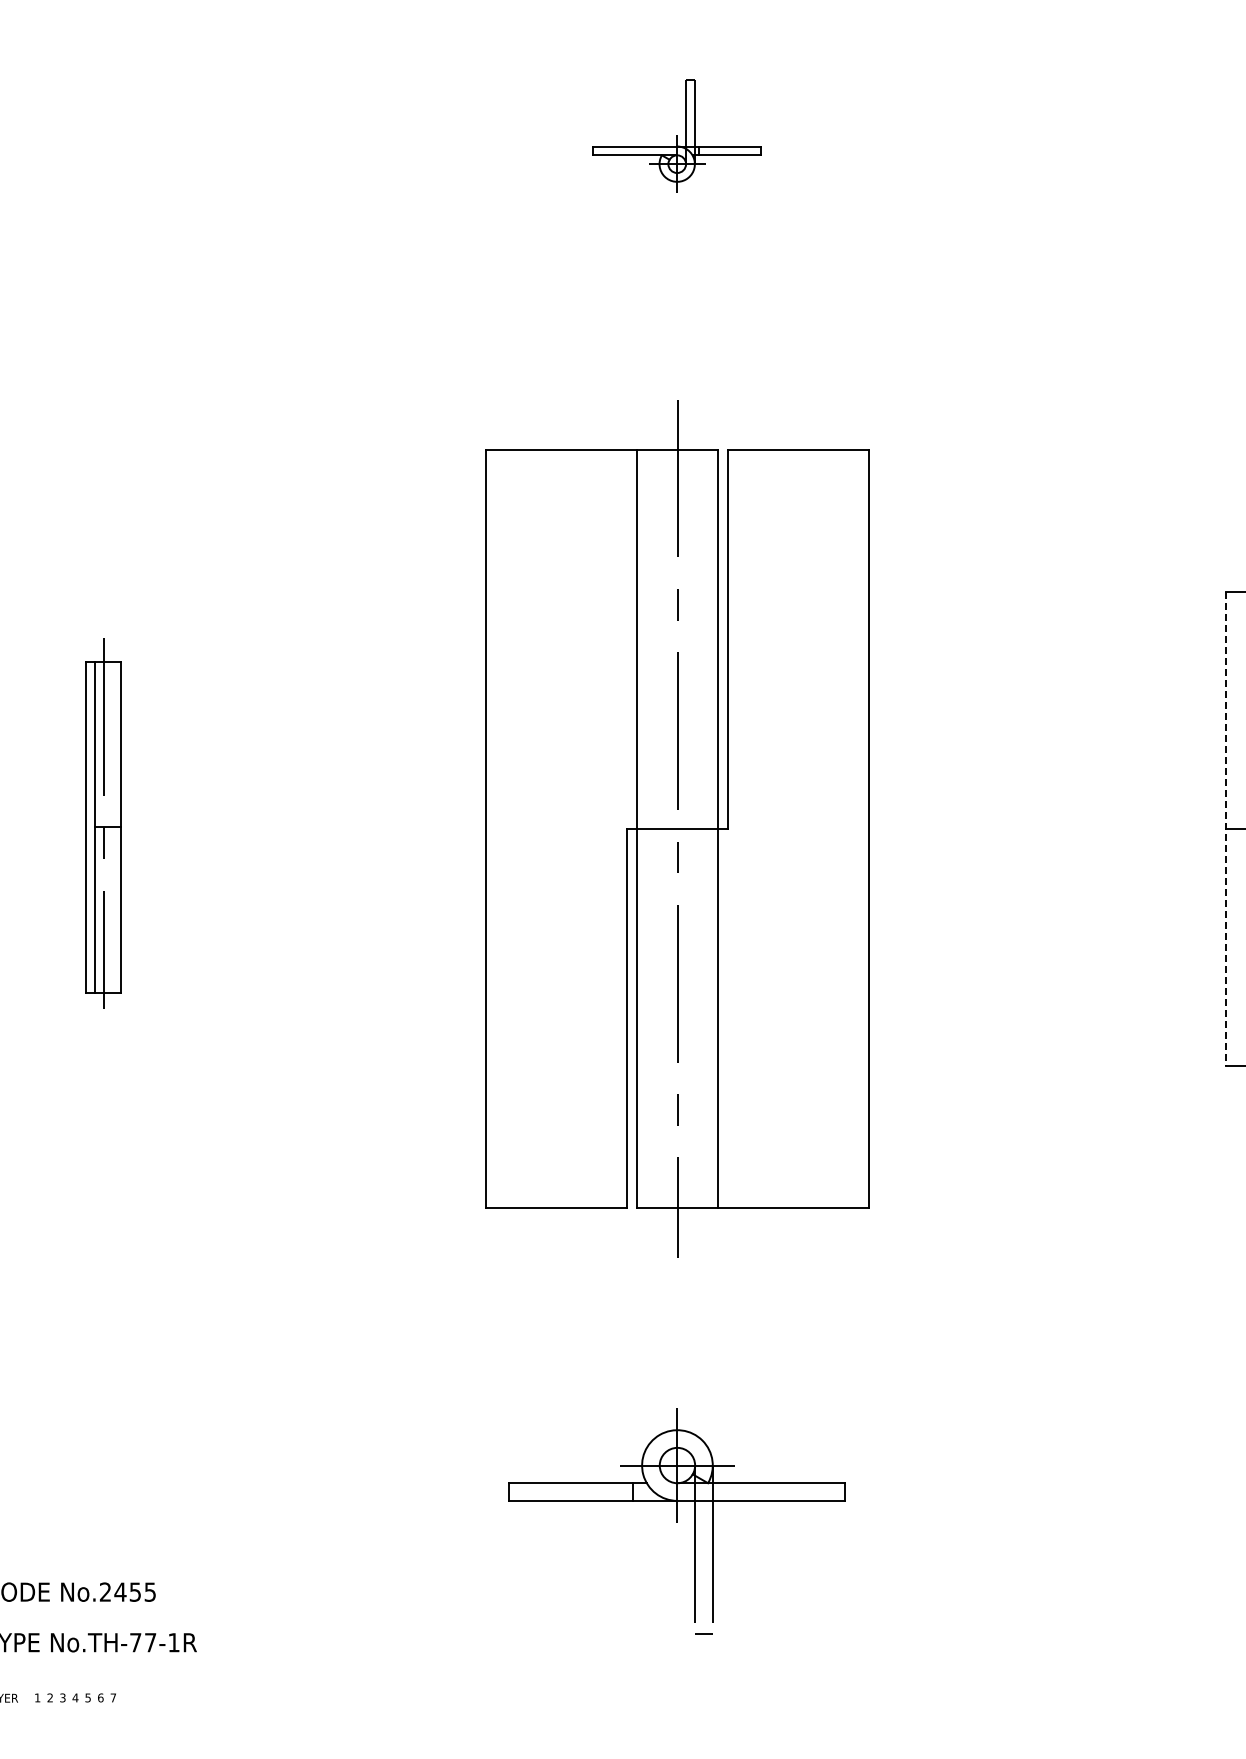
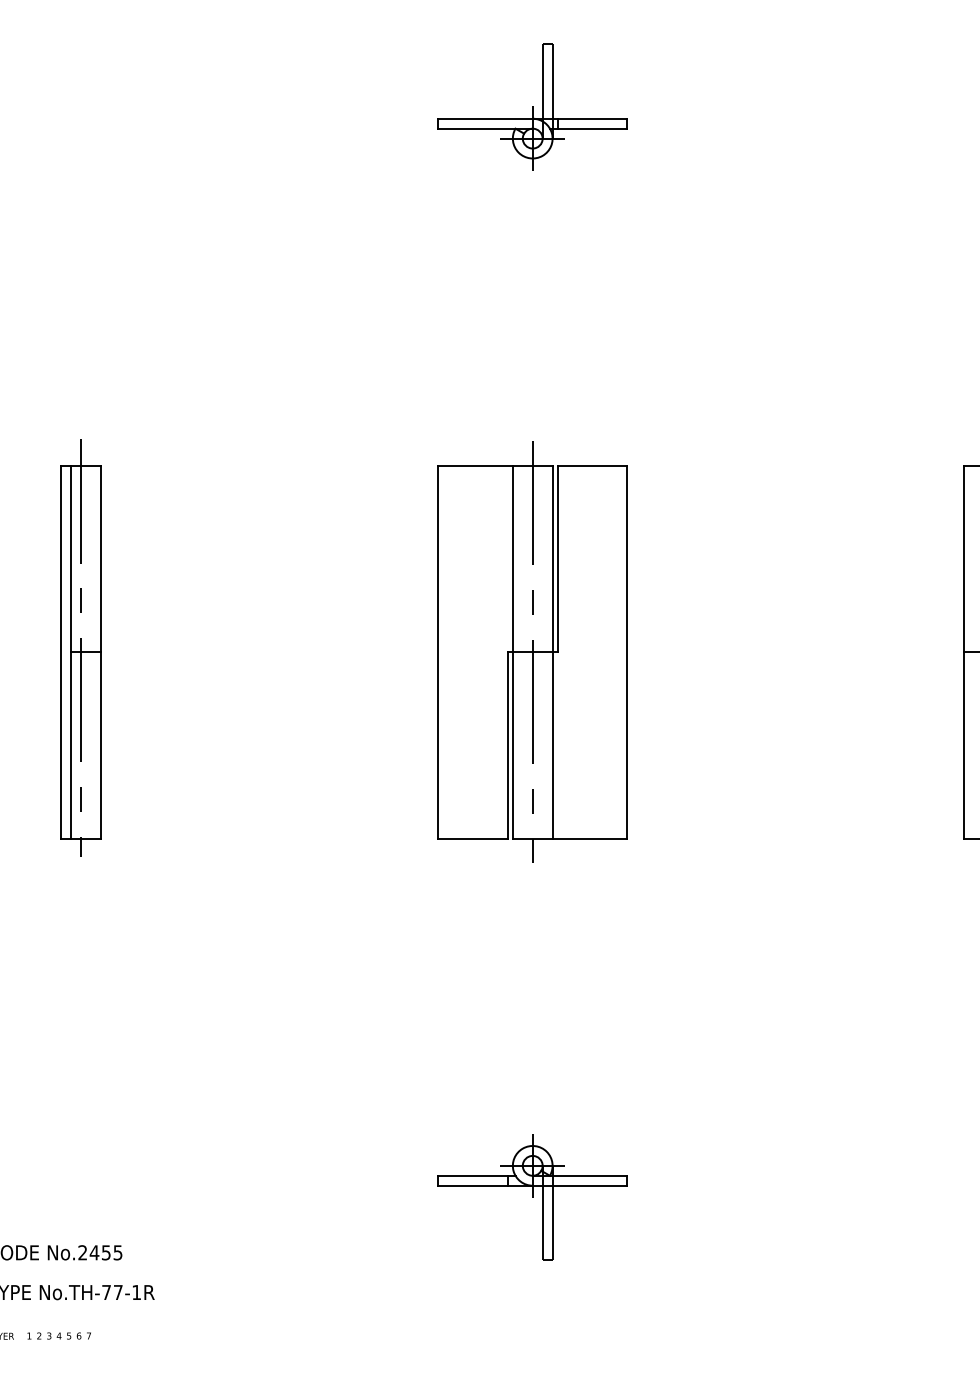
part: (676, 135) -> (532, 106), size x1.43
part: (103, 823) -> (81, 647), size x1.43
part: (676, 828) -> (532, 651), size x0.62
line: (1225, 828) -> (964, 651), dashed -> solid
part: (676, 1521) -> (532, 1197), size x0.71

